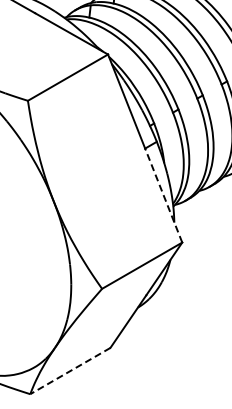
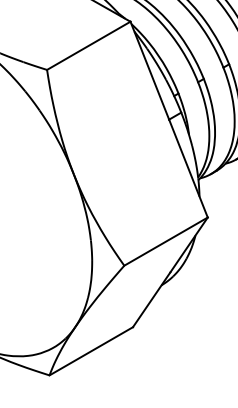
line: (163, 195) -> (188, 168), dashed -> solid
line: (69, 371) -> (90, 351), dashed -> solid

